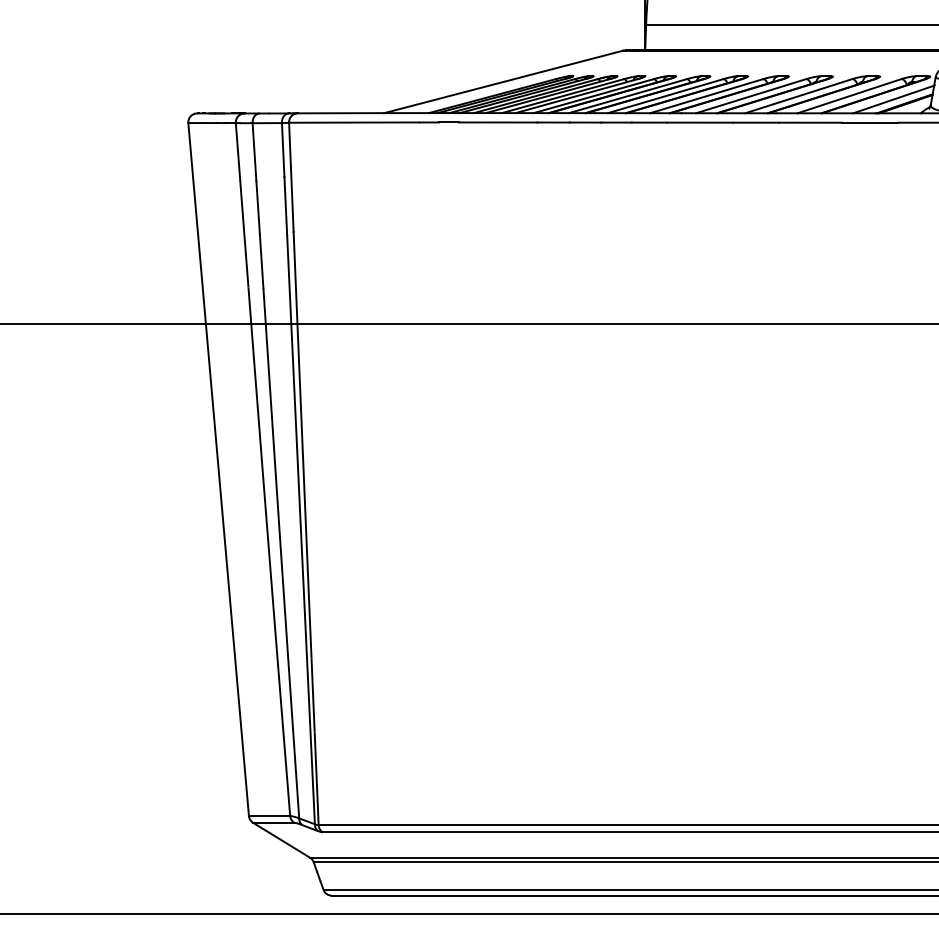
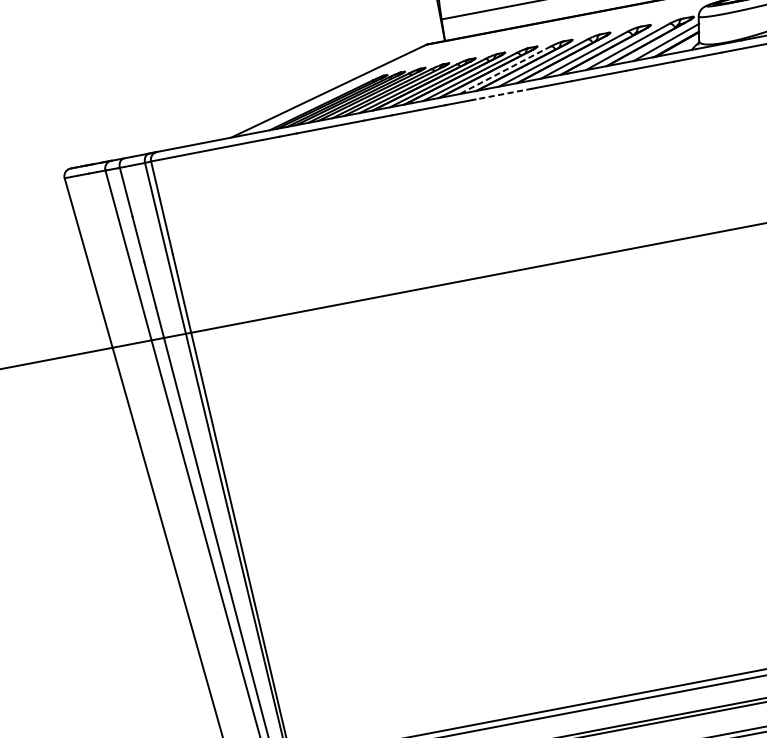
line: (706, 96) -> (505, 70), solid -> dashed
line: (699, 122) -> (503, 94), solid -> dashed

